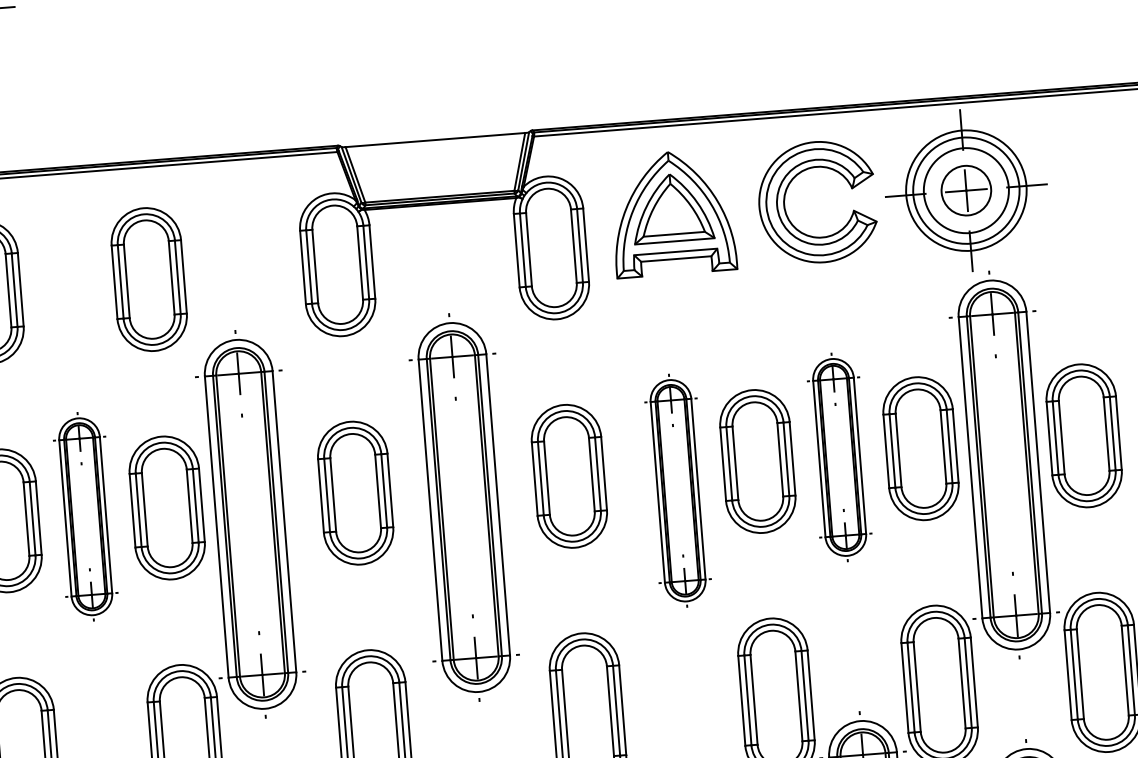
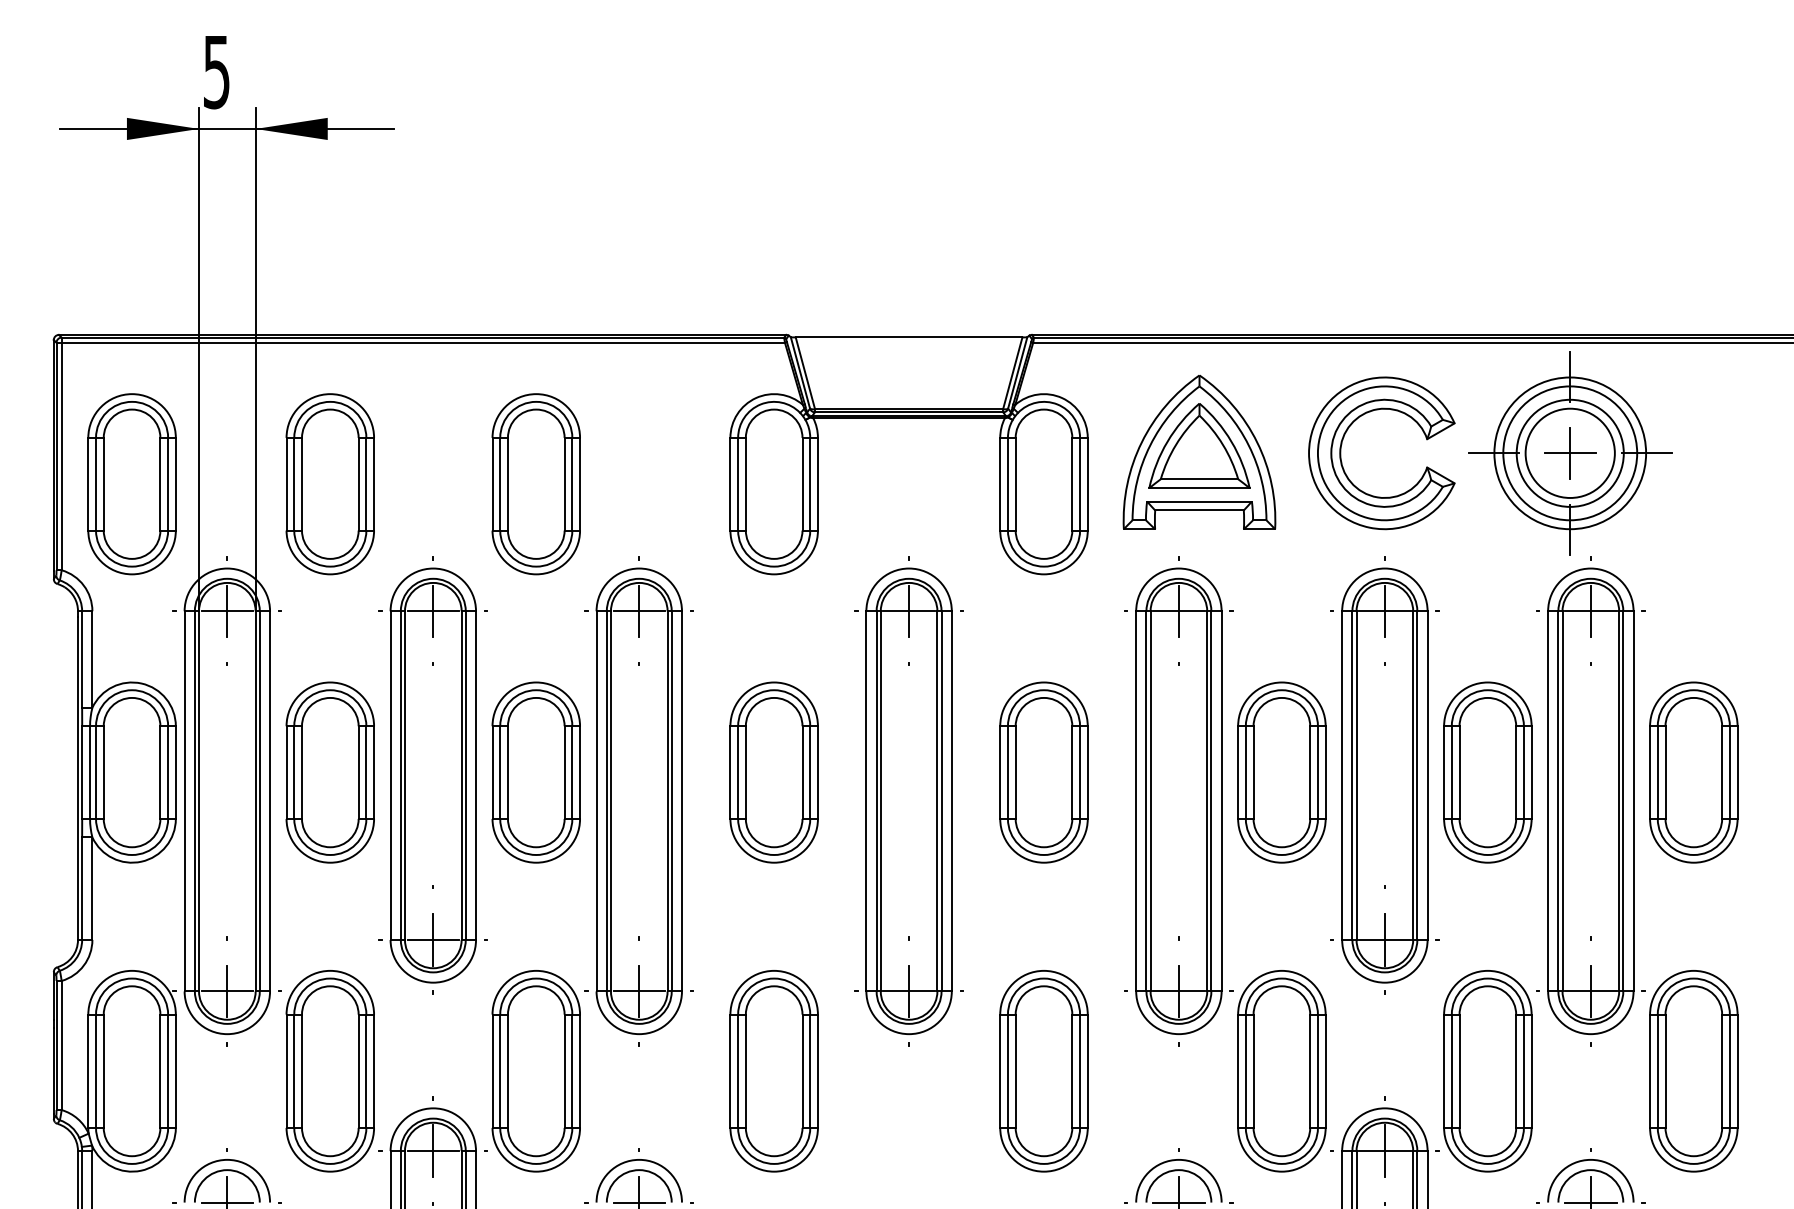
circle: (965, 190) -> (1569, 452), size x1.43
part: (839, 457) -> (1384, 775), size x1.67
part: (677, 490) -> (1178, 801), size x1.67
part: (85, 516) -> (432, 775), size x1.67

